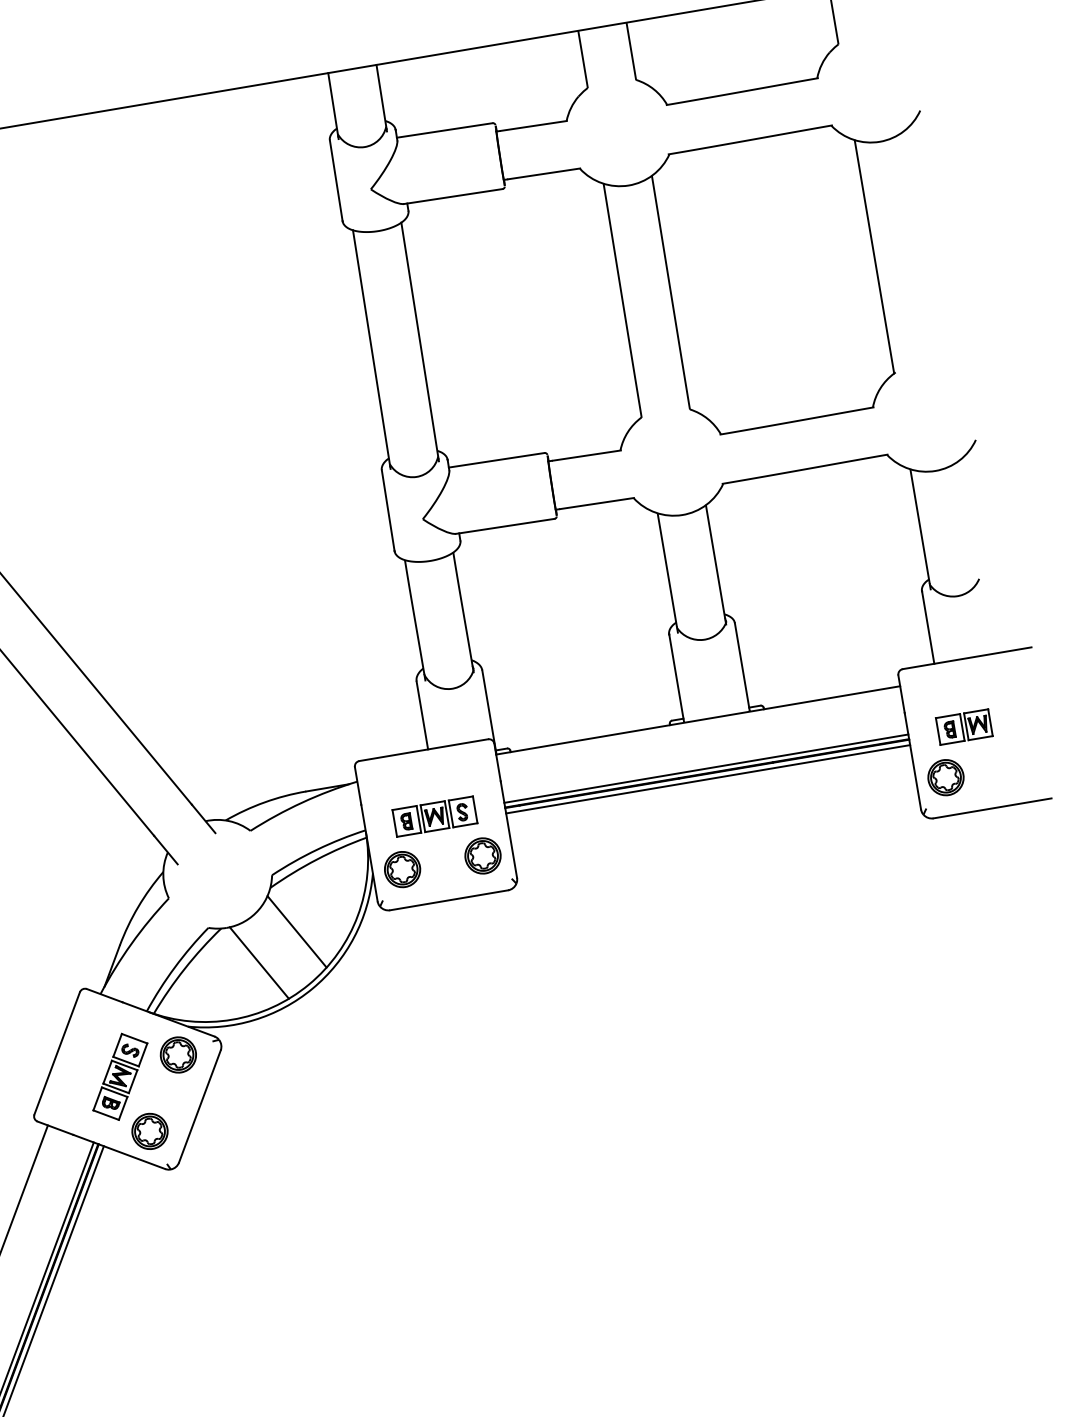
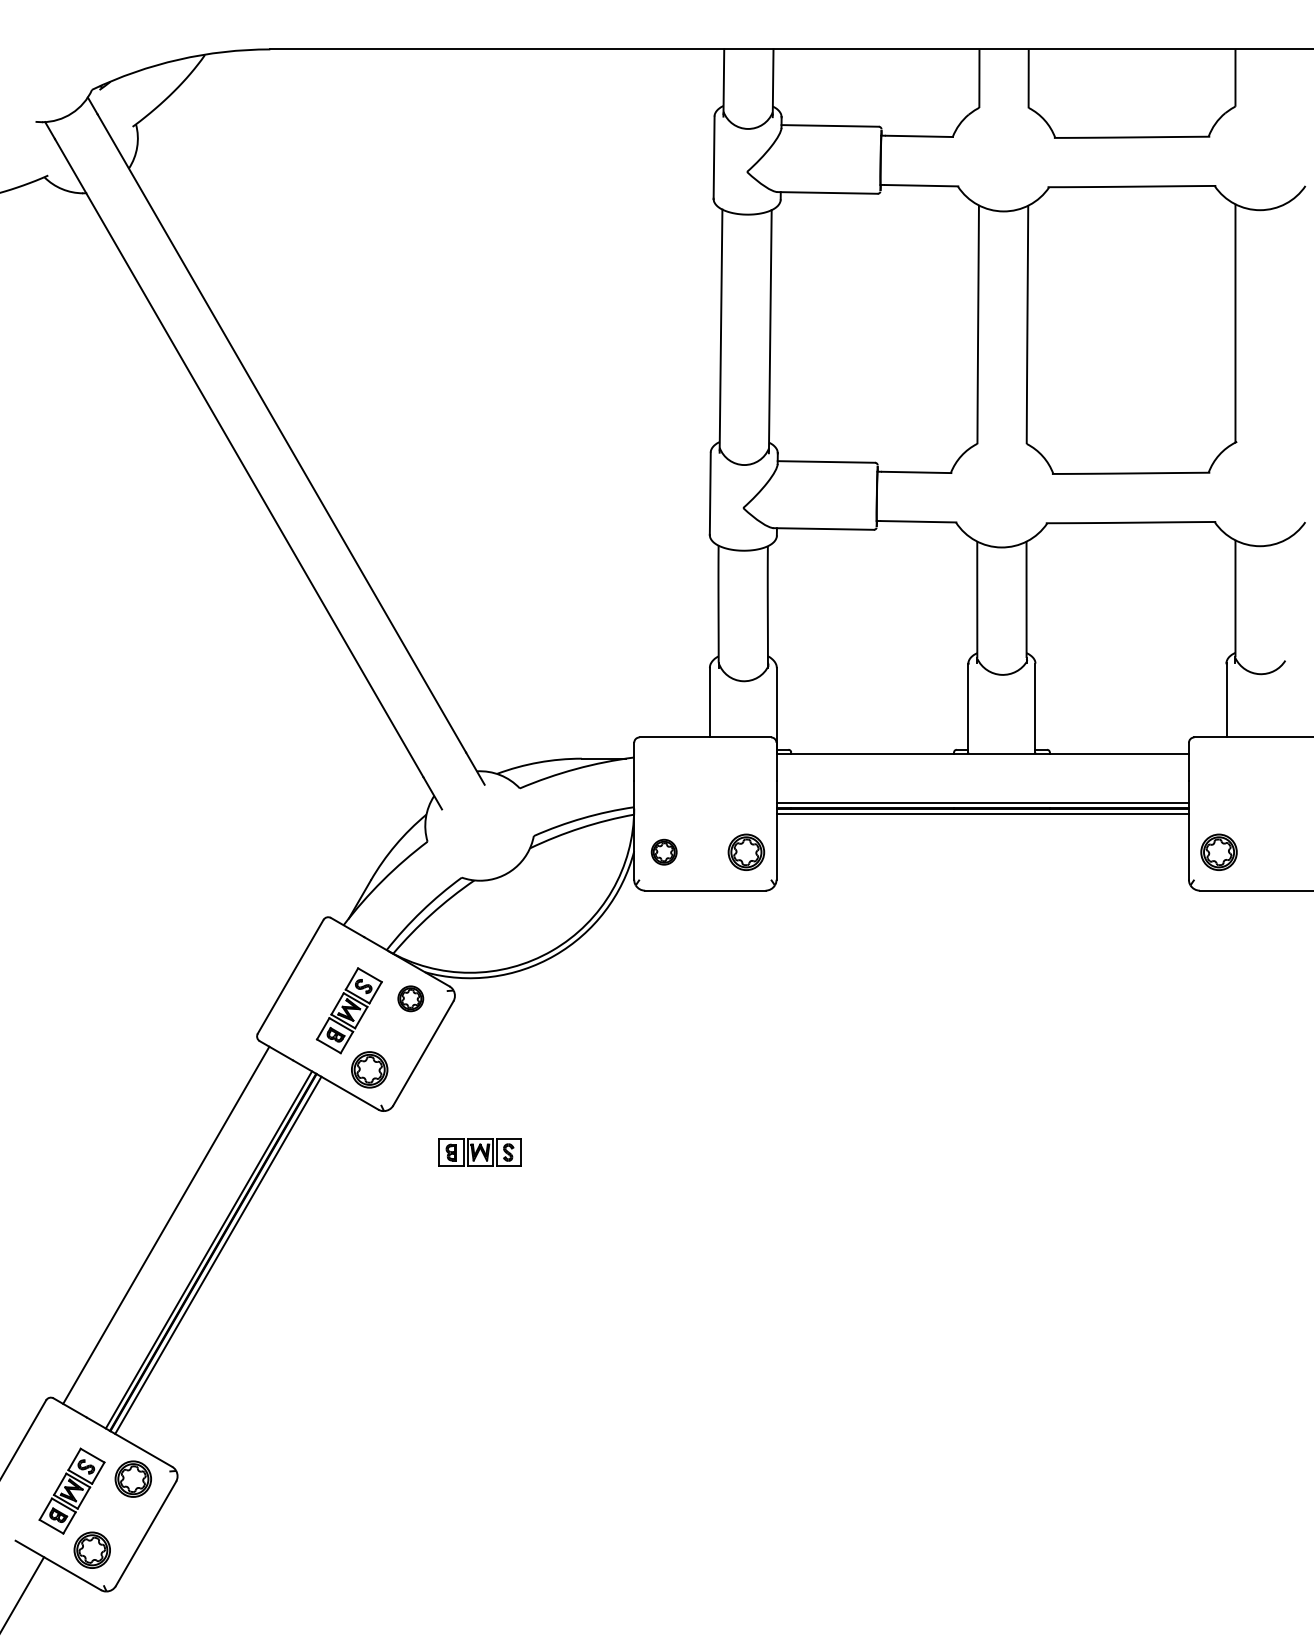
part: (964, 727) -> (1245, 805), removed
part: (434, 817) -> (479, 1152), moved
part: (401, 868) -> (663, 851), size x0.7
line: (296, 932) -> (548, 896), removed
line: (259, 962) -> (506, 920), removed
part: (178, 1054) -> (410, 998), size x0.7

